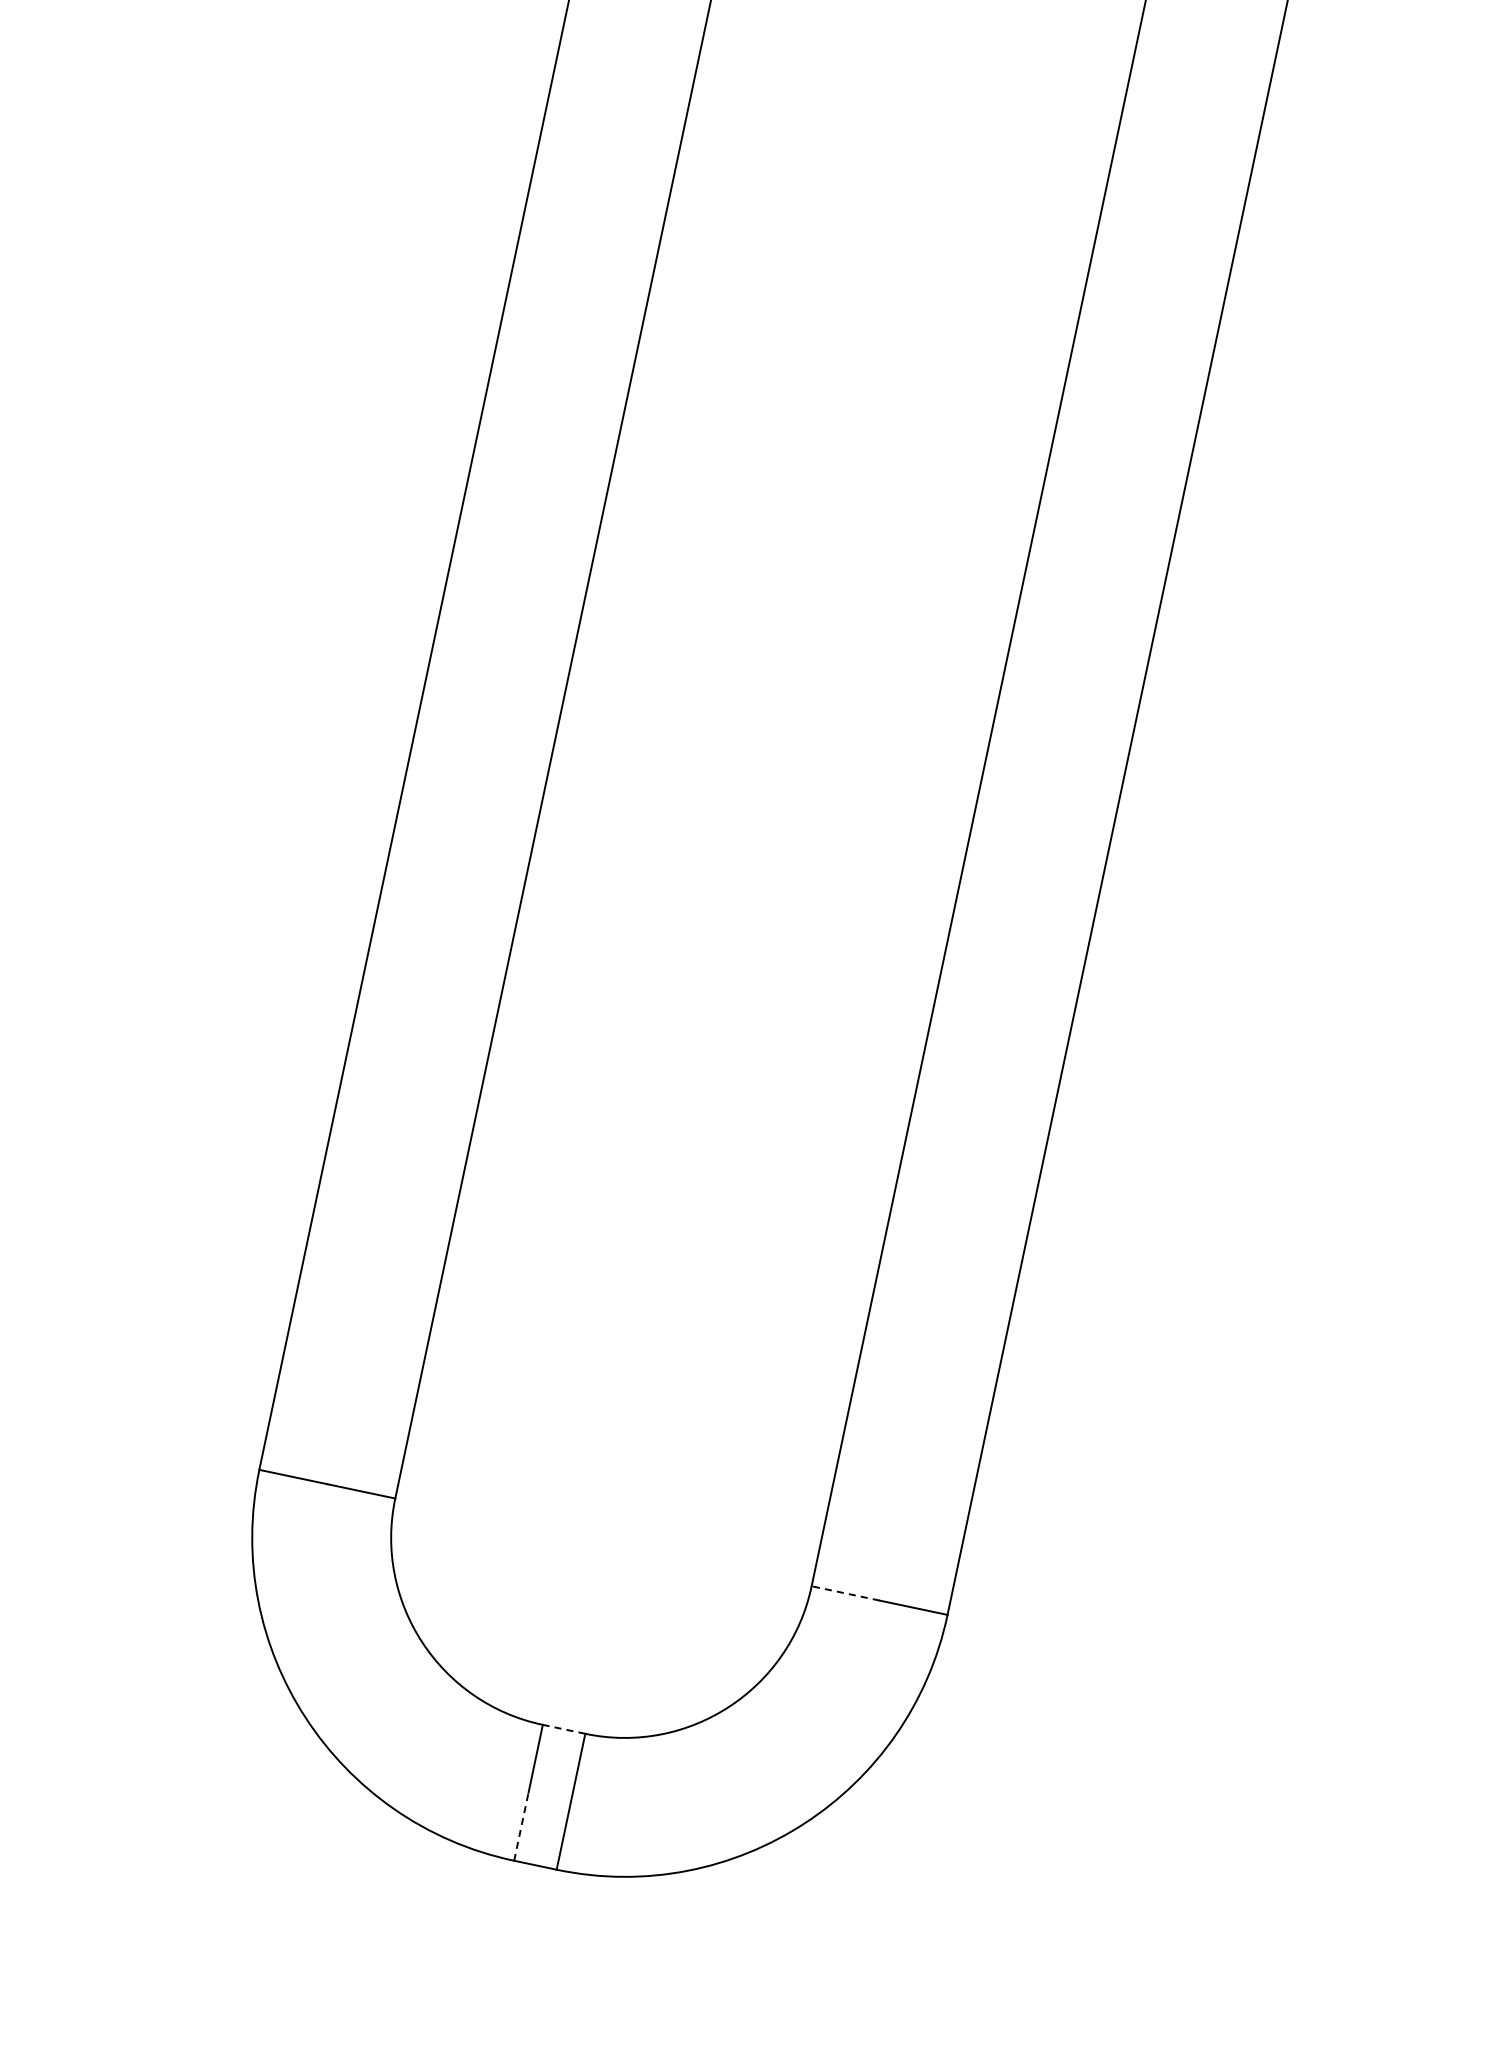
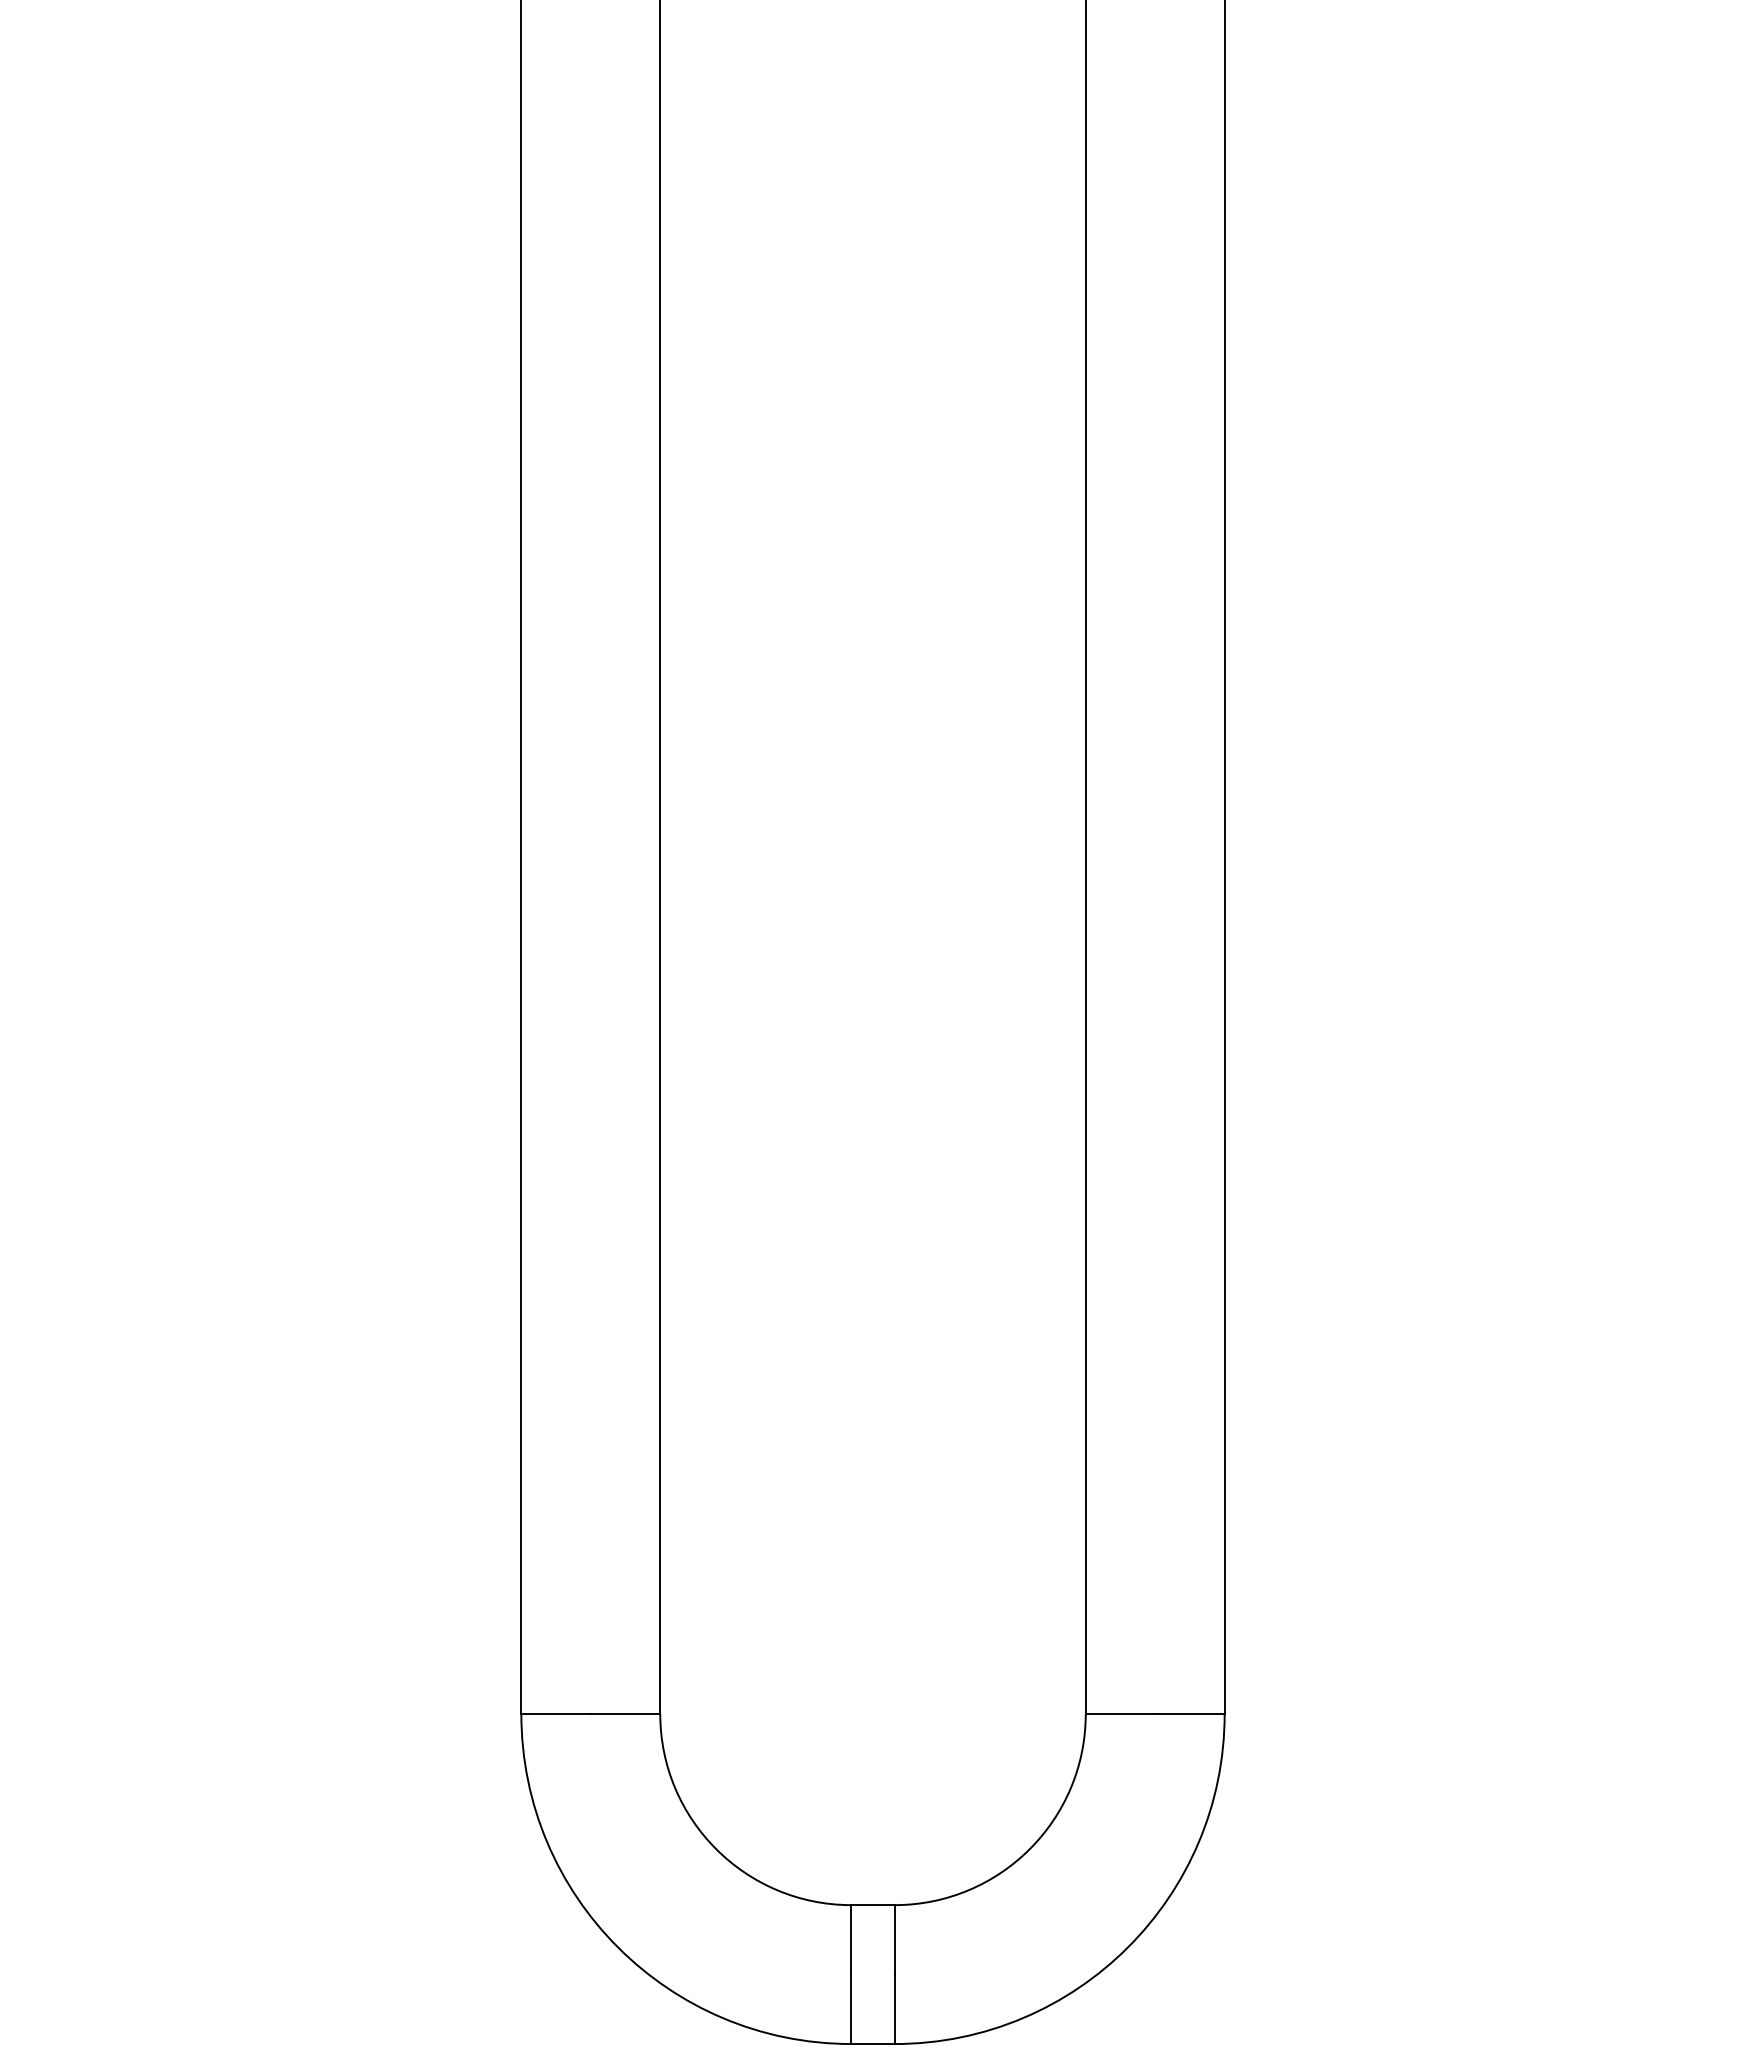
line: (845, 1593) -> (1120, 1714), dashed -> solid
line: (564, 1729) -> (873, 1905), dashed -> solid
line: (521, 1827) -> (851, 2009), dashed -> solid

